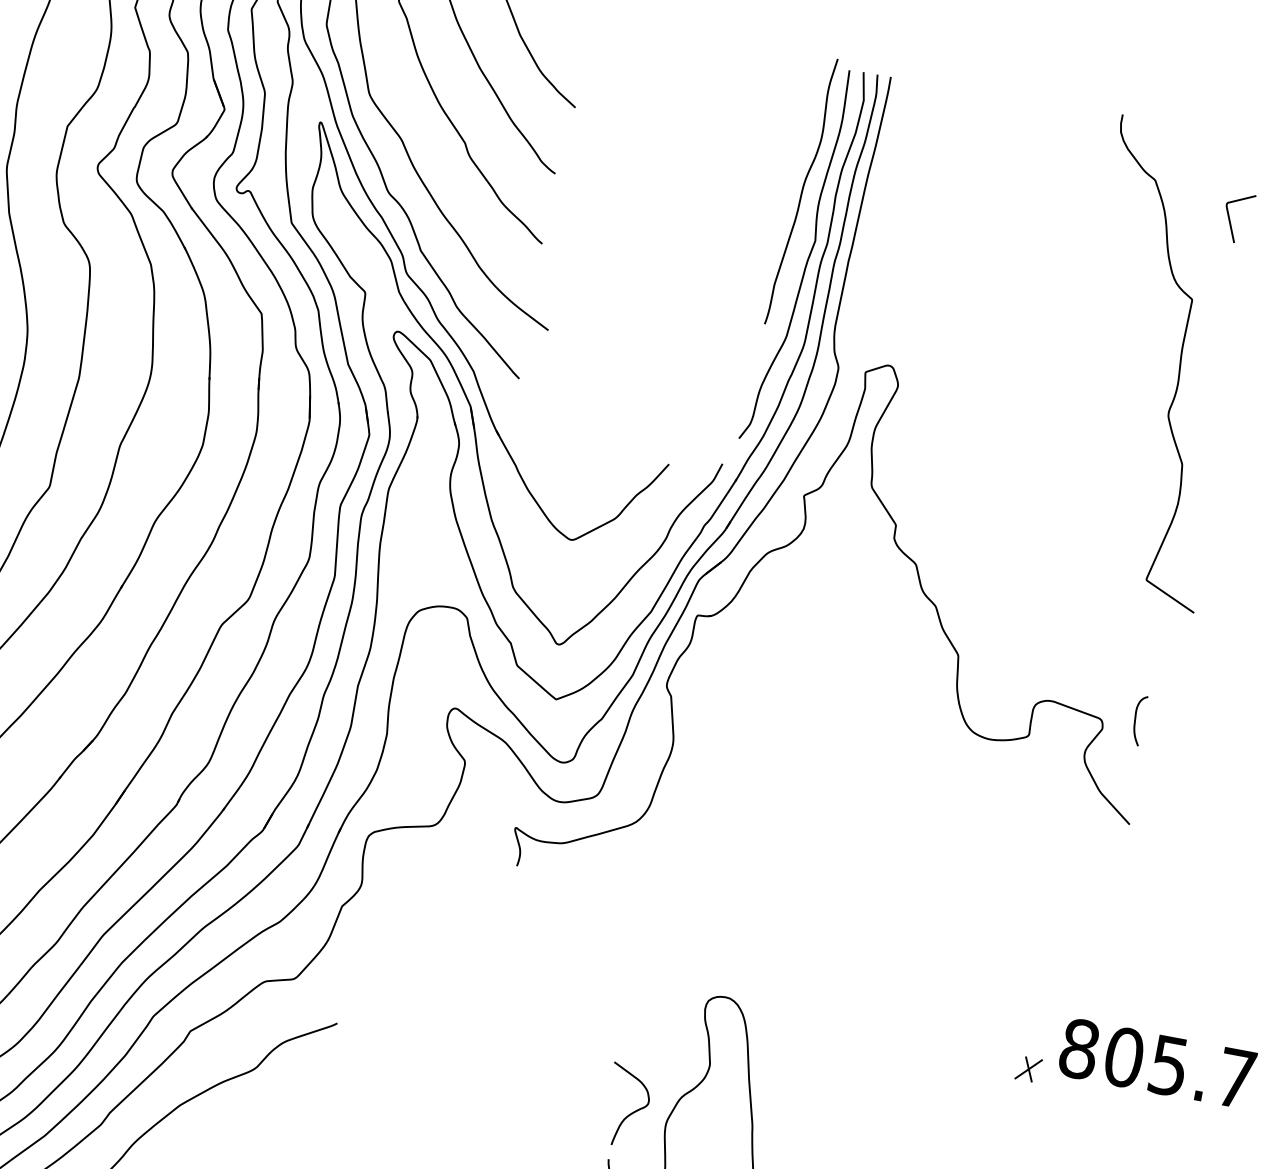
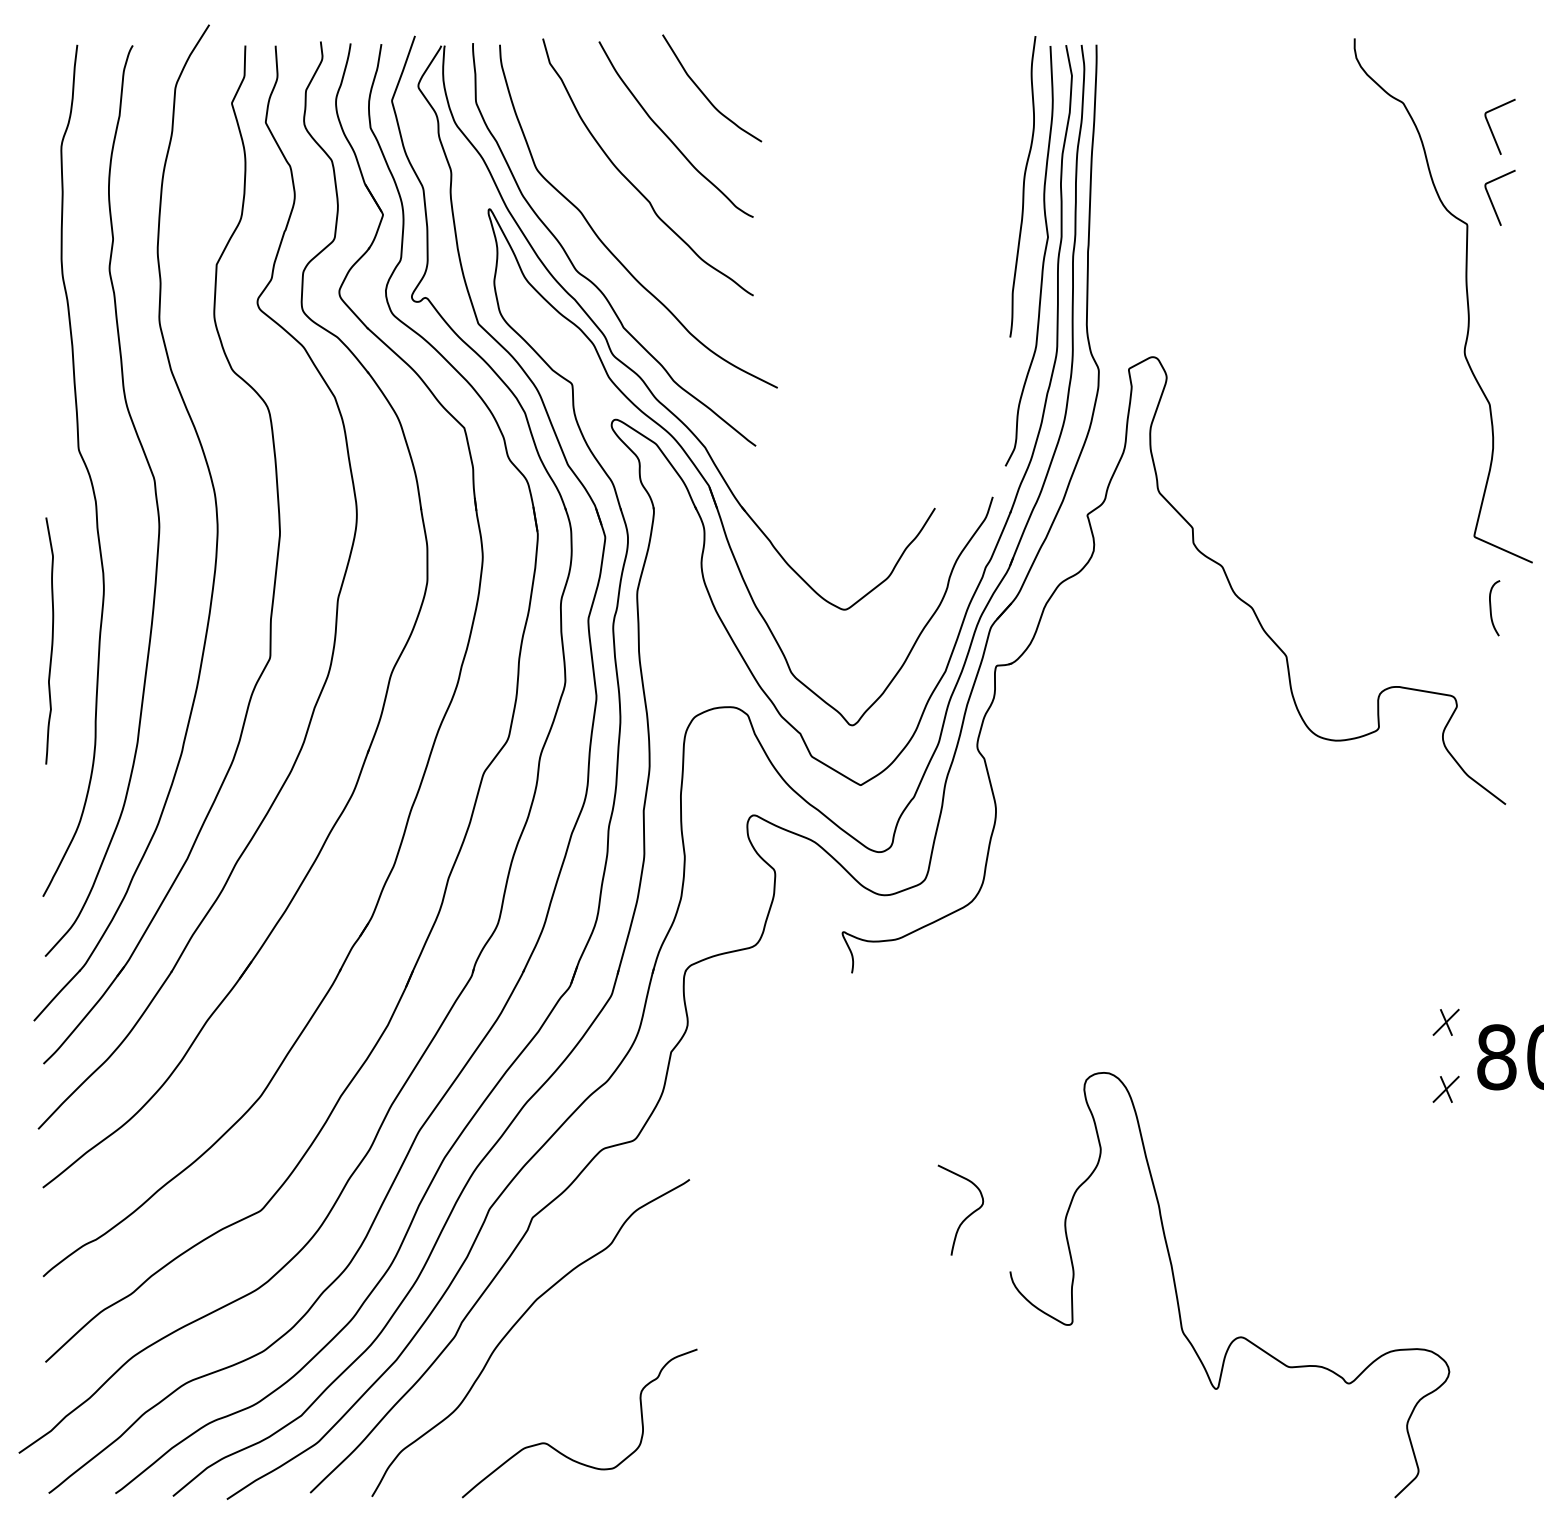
curve: (1218, 283) -> (1492, 201), added
curve: (1135, 720) -> (1491, 608), moved
part: (1039, 1008) -> (1445, 1021), added
curve: (631, 1112) -> (966, 1216), moved

